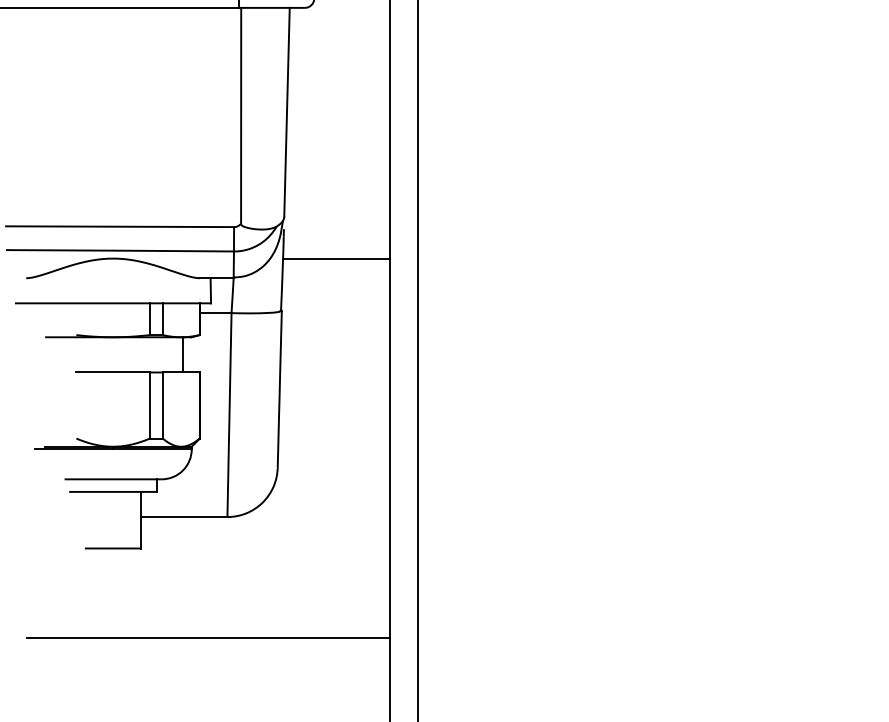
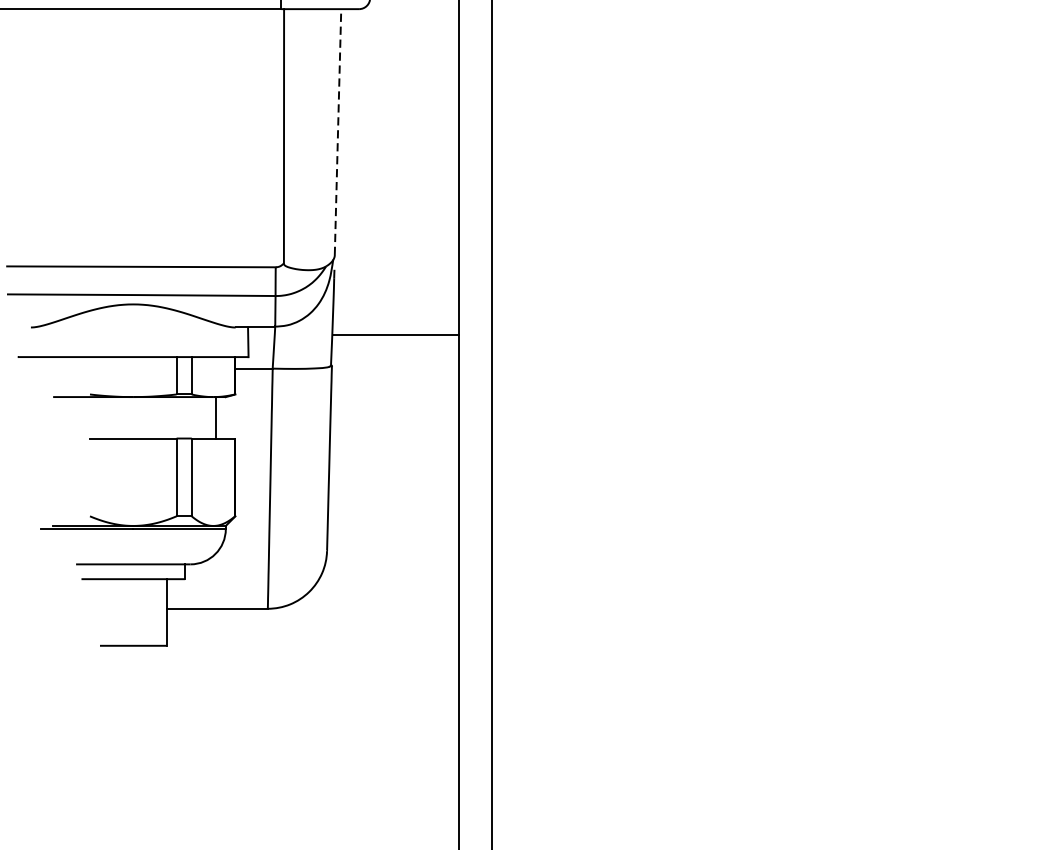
line: (287, 111) -> (338, 131), solid -> dashed
line: (336, 259) -> (396, 334), moved
line: (208, 638) -> (245, 751), removed

